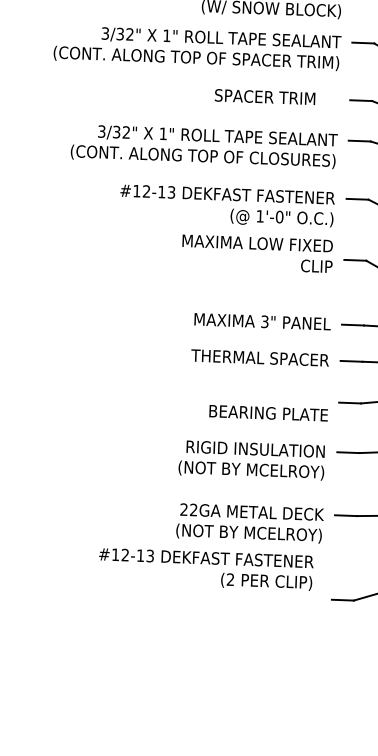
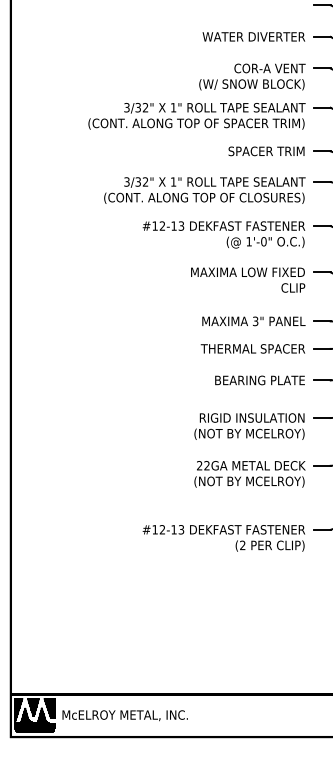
text: (265, 97) -> (266, 151), moved
text: (258, 252) -> (248, 279), moved
text: (267, 413) -> (259, 380), moved
text: (205, 569) -> (223, 538), moved

